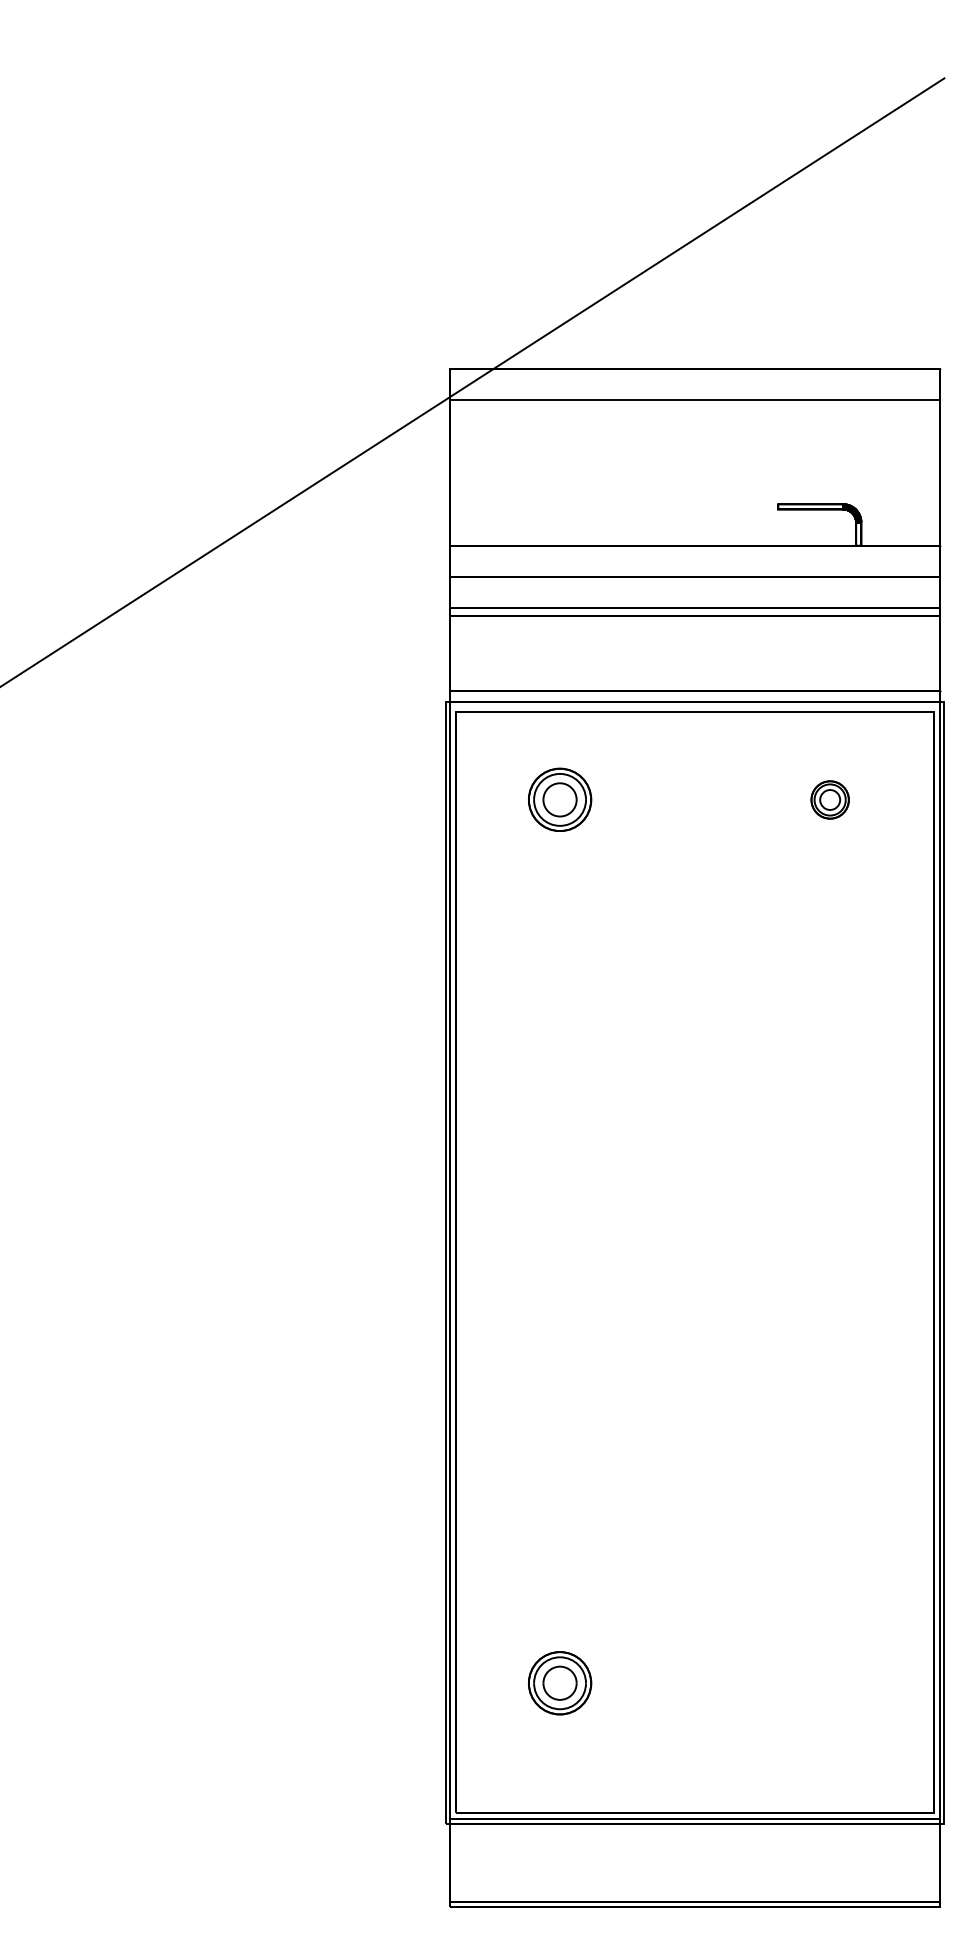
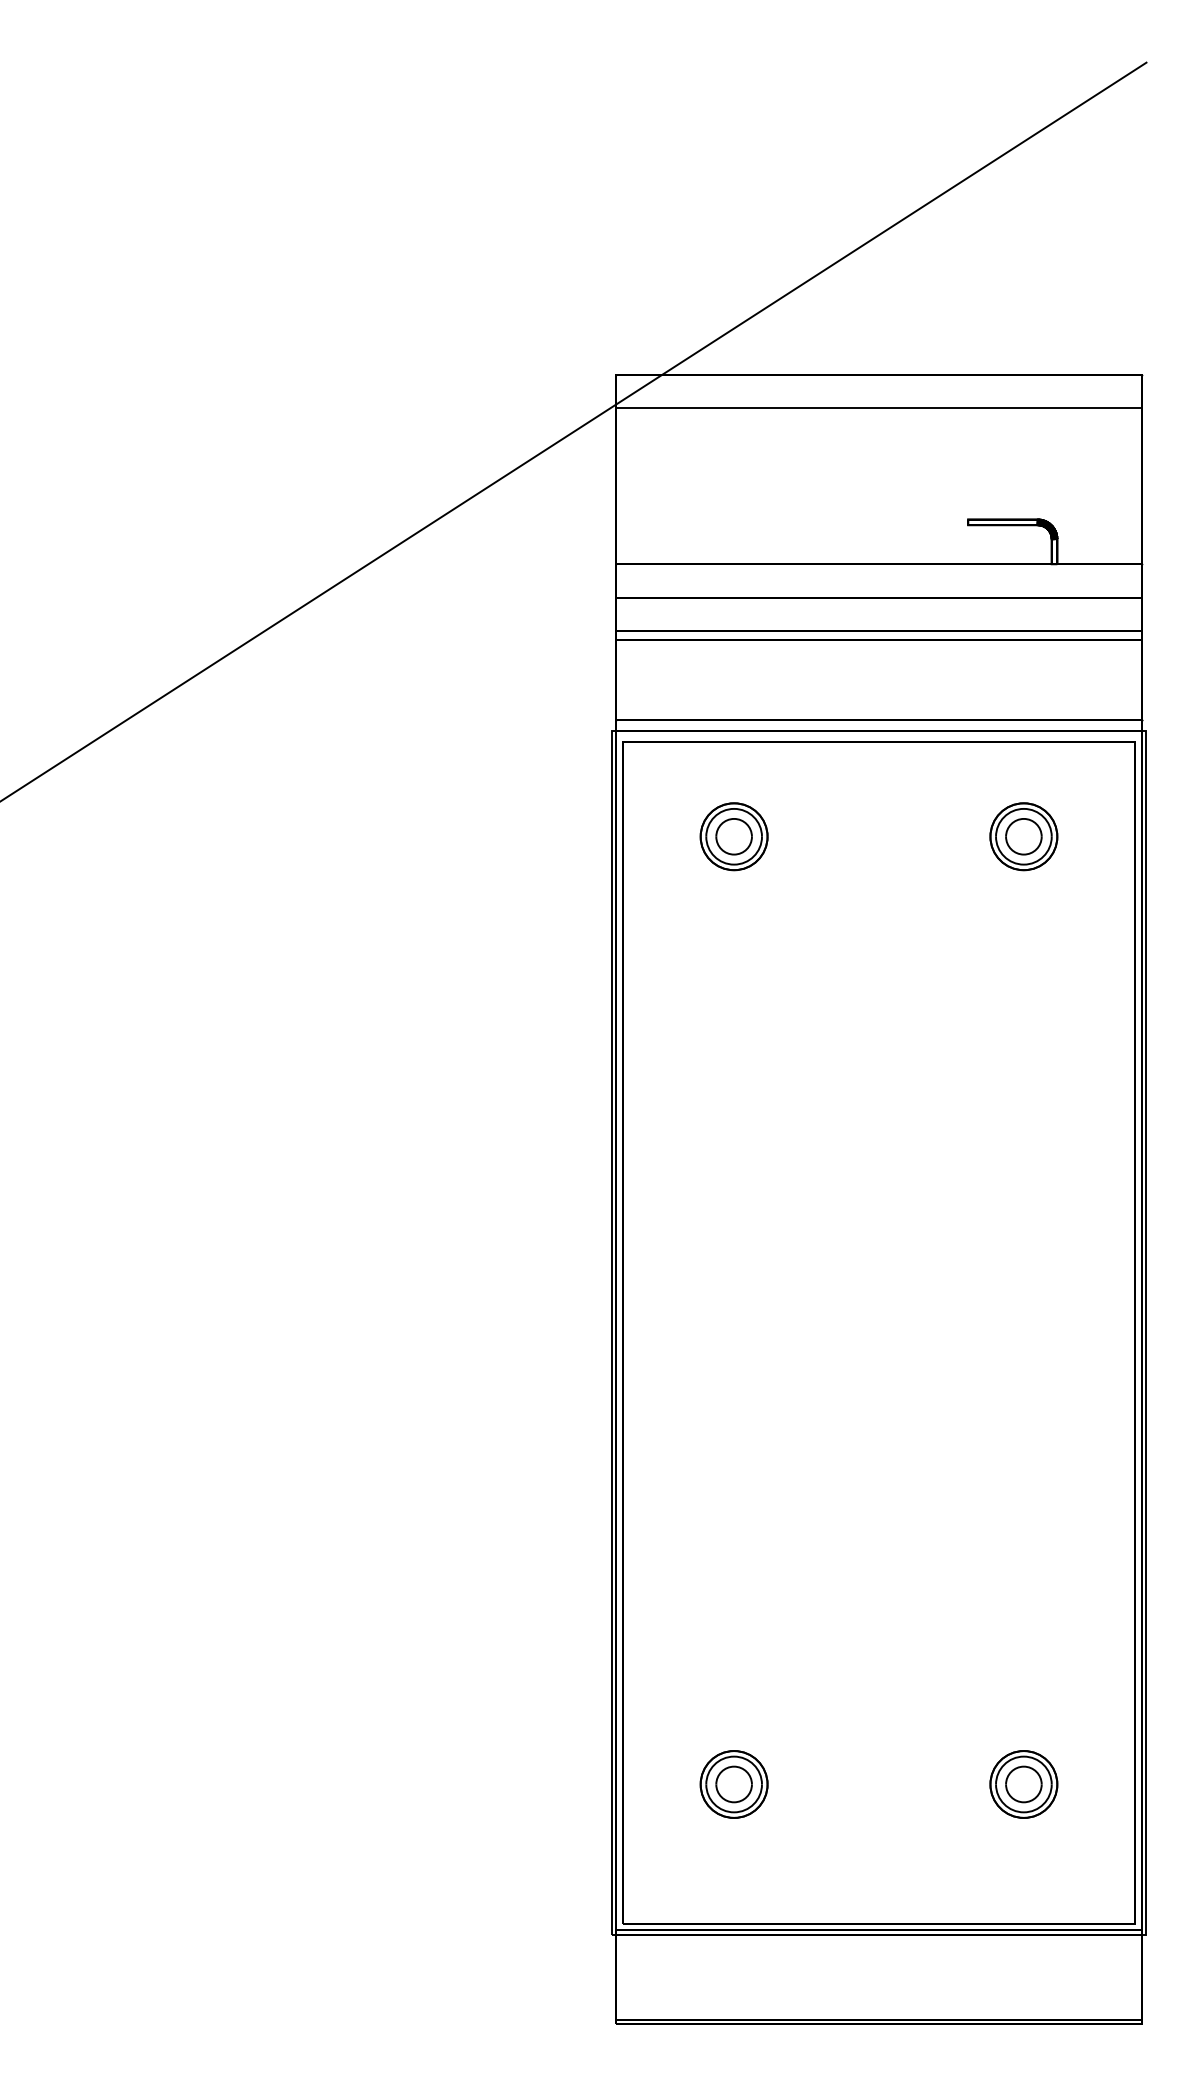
part: (829, 799) -> (1023, 836), size x1.67
part: (829, 1683) -> (1023, 1784), added

